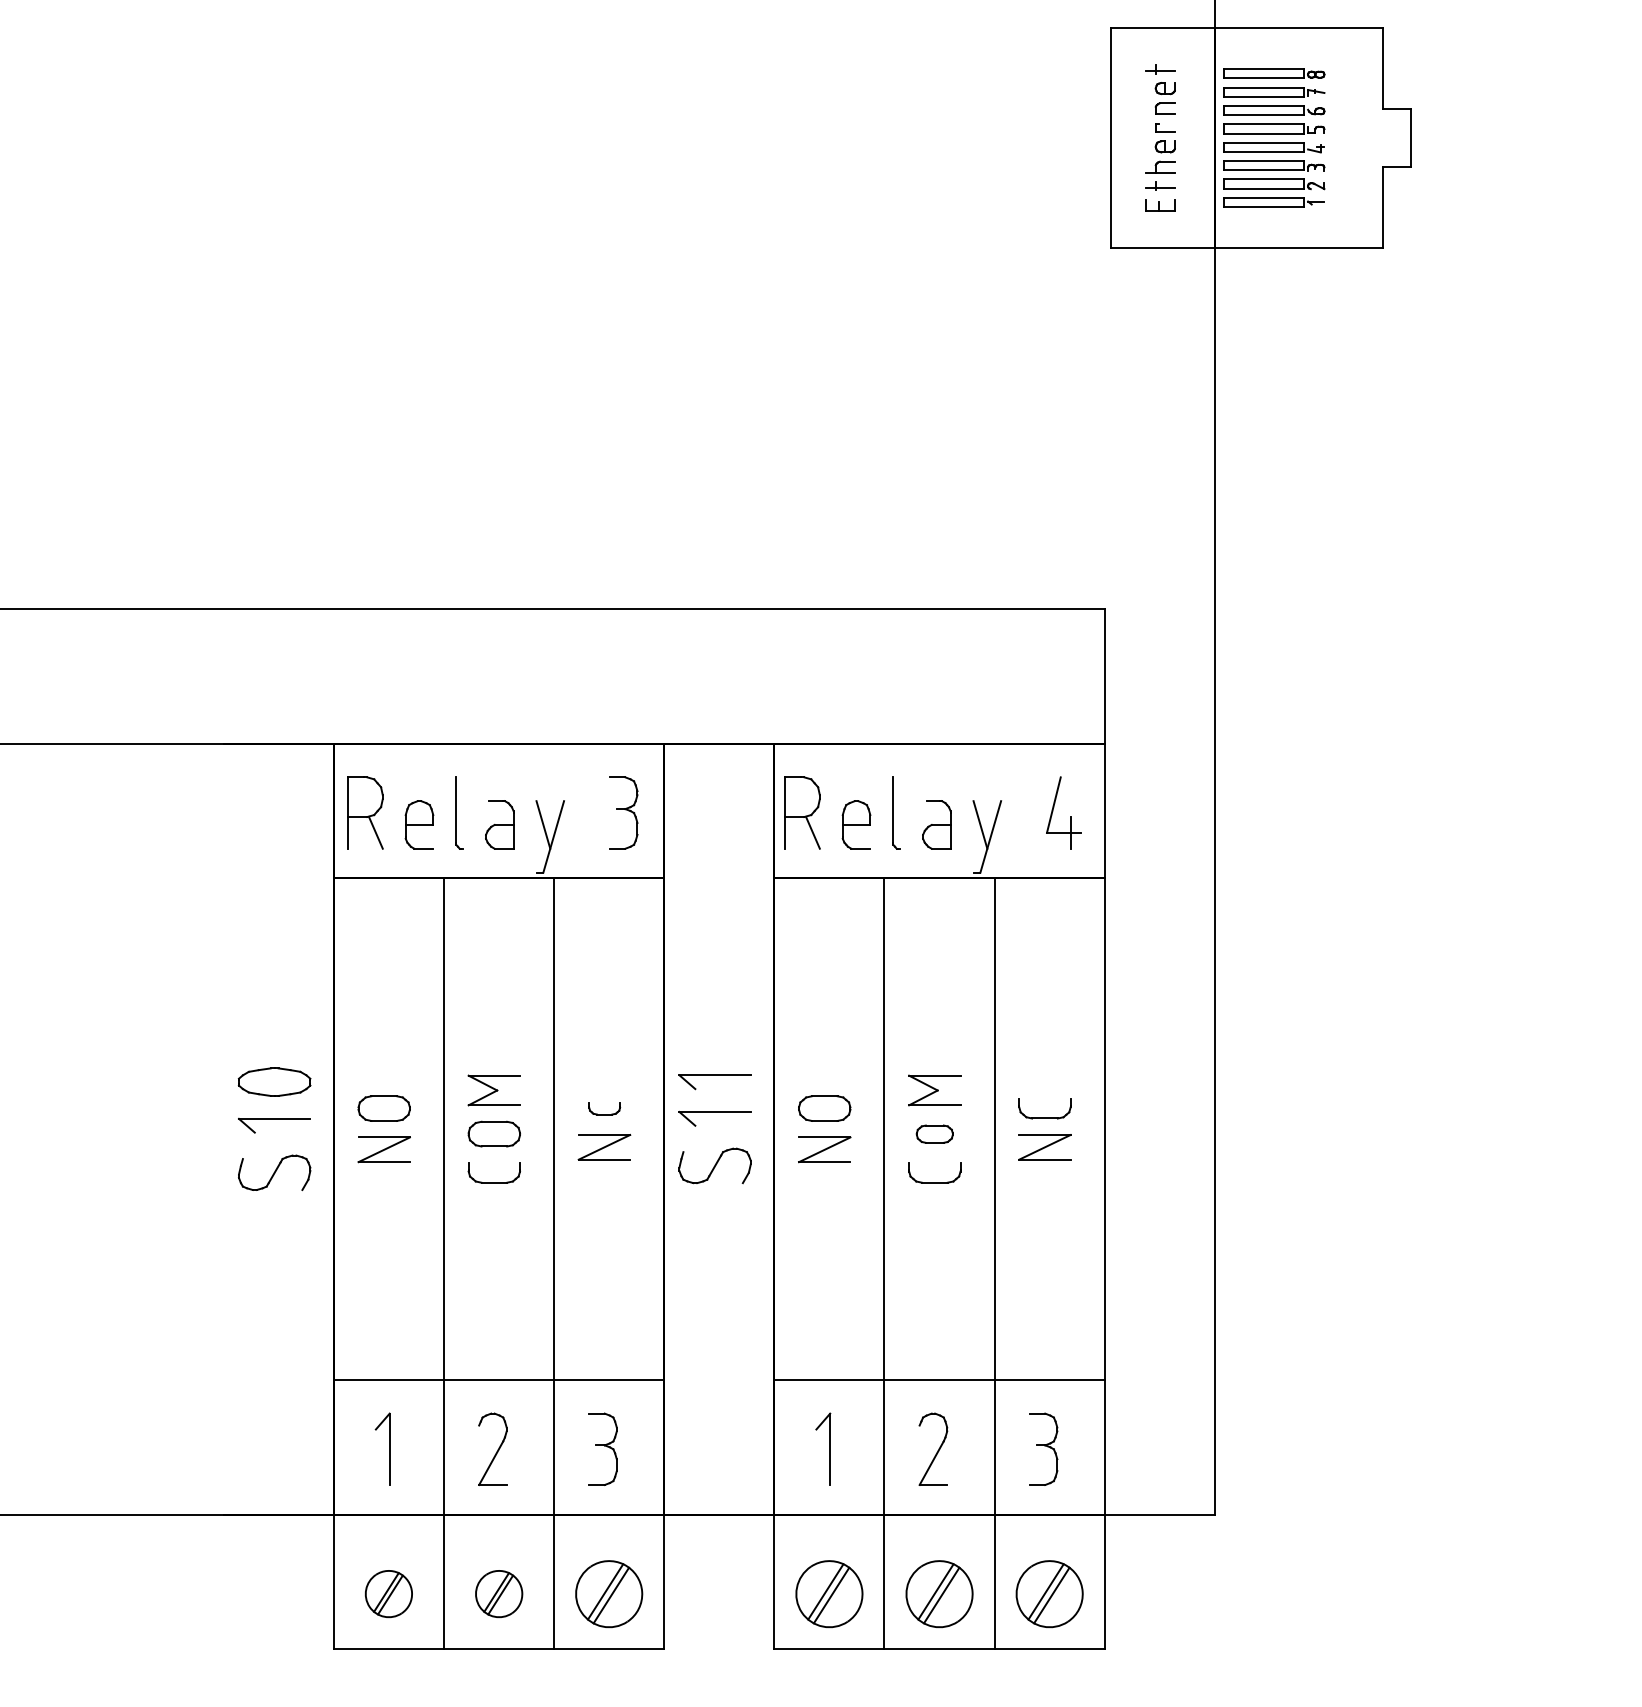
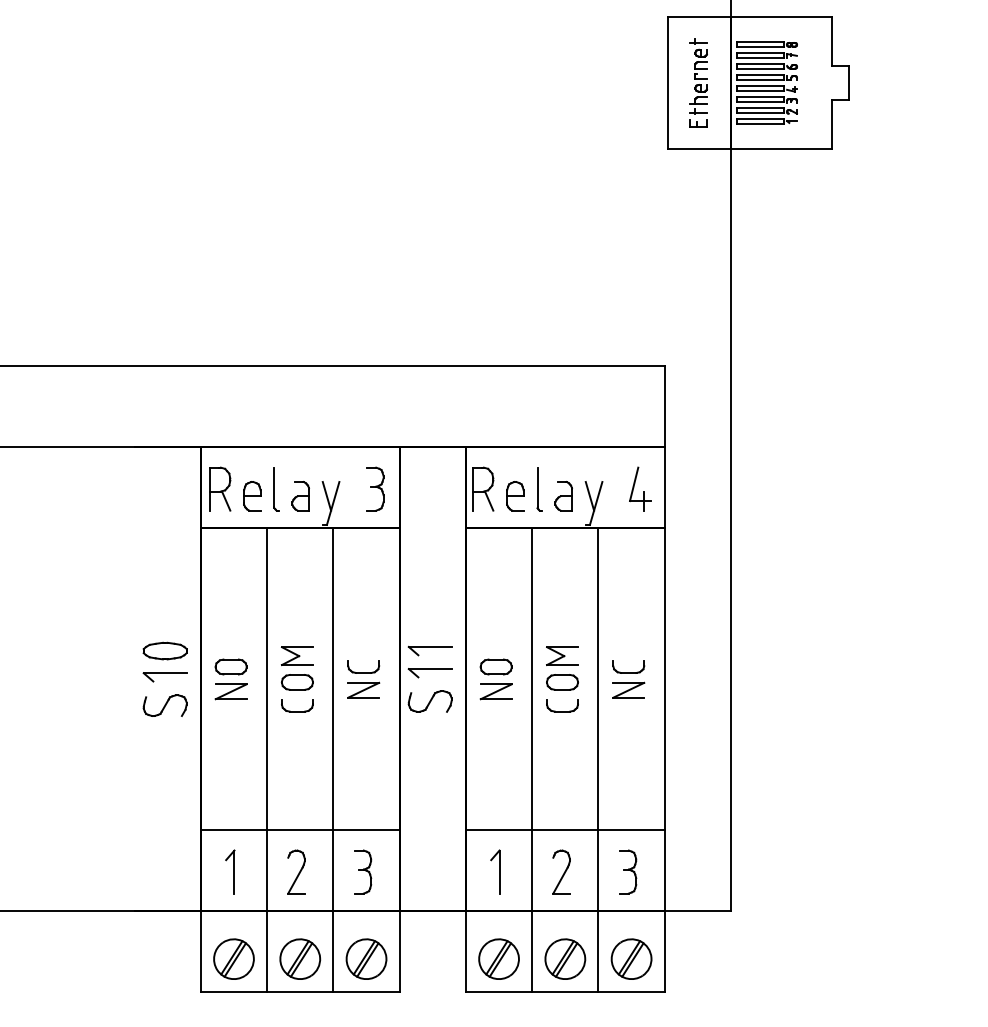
part: (604, 1107) -> (363, 666), size x1.67
part: (934, 1134) -> (562, 682), size x1.43
part: (388, 1593) -> (233, 958), size x1.43
part: (499, 1593) -> (300, 958), size x1.43

